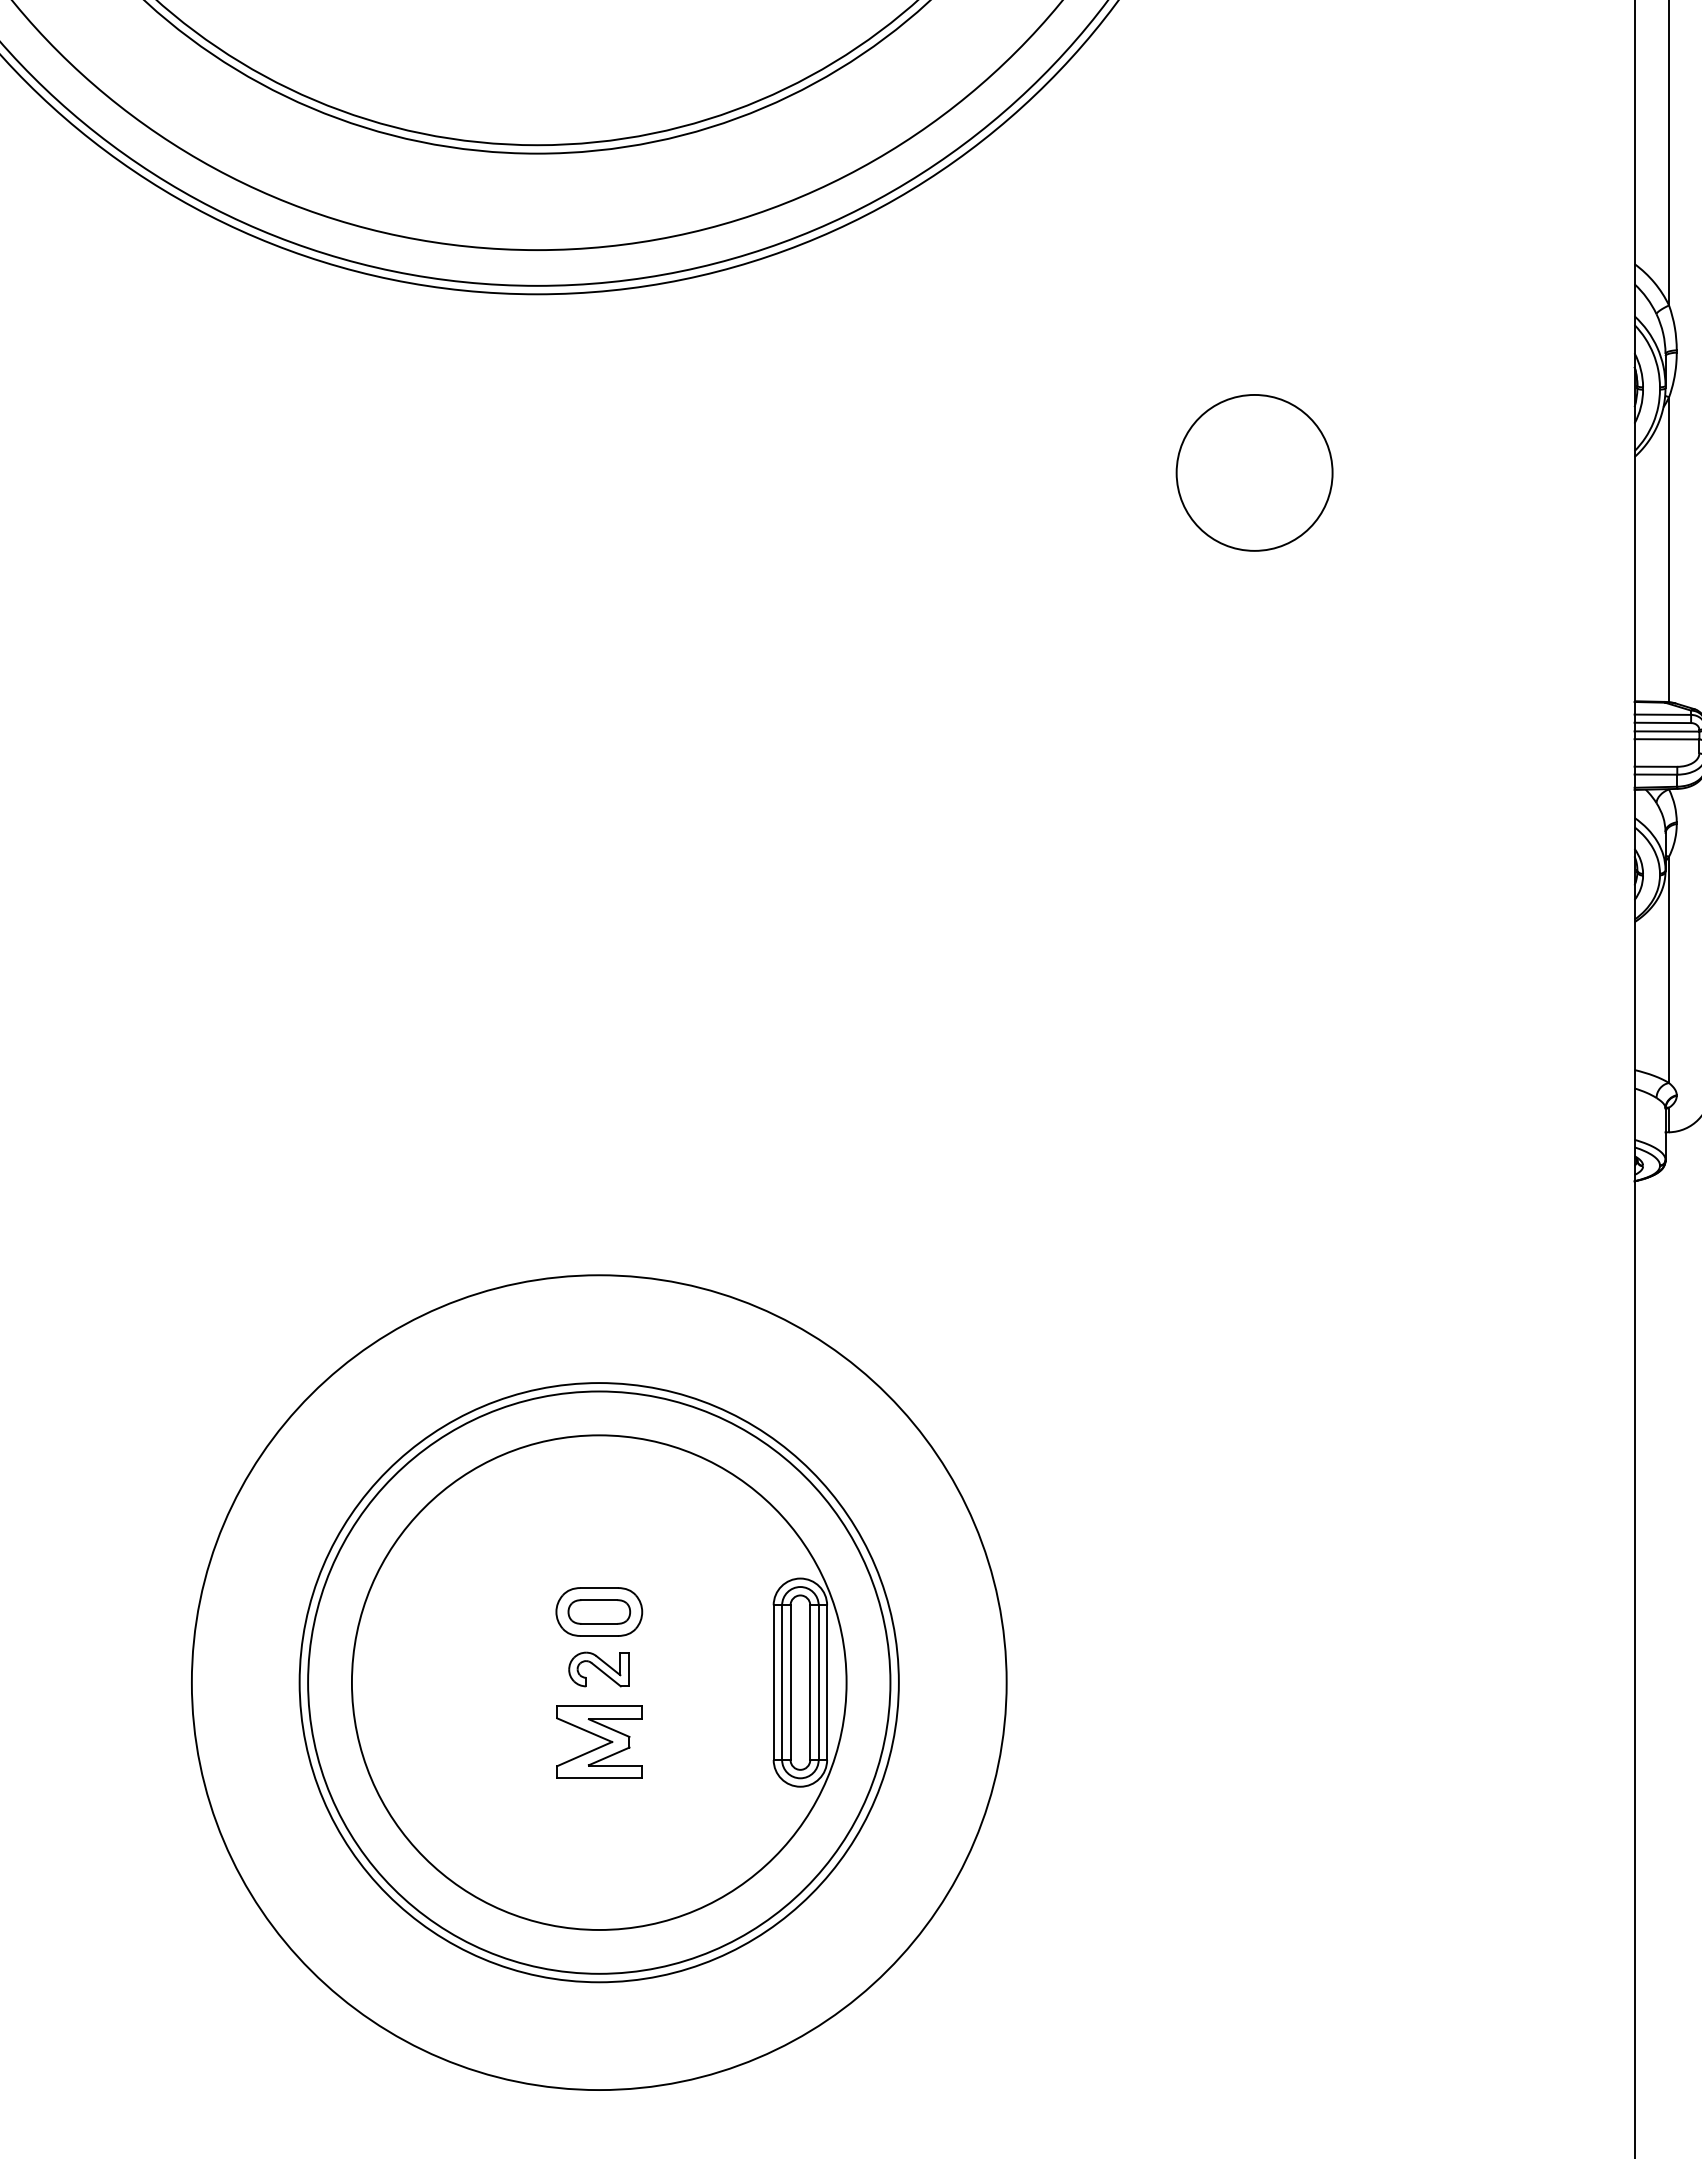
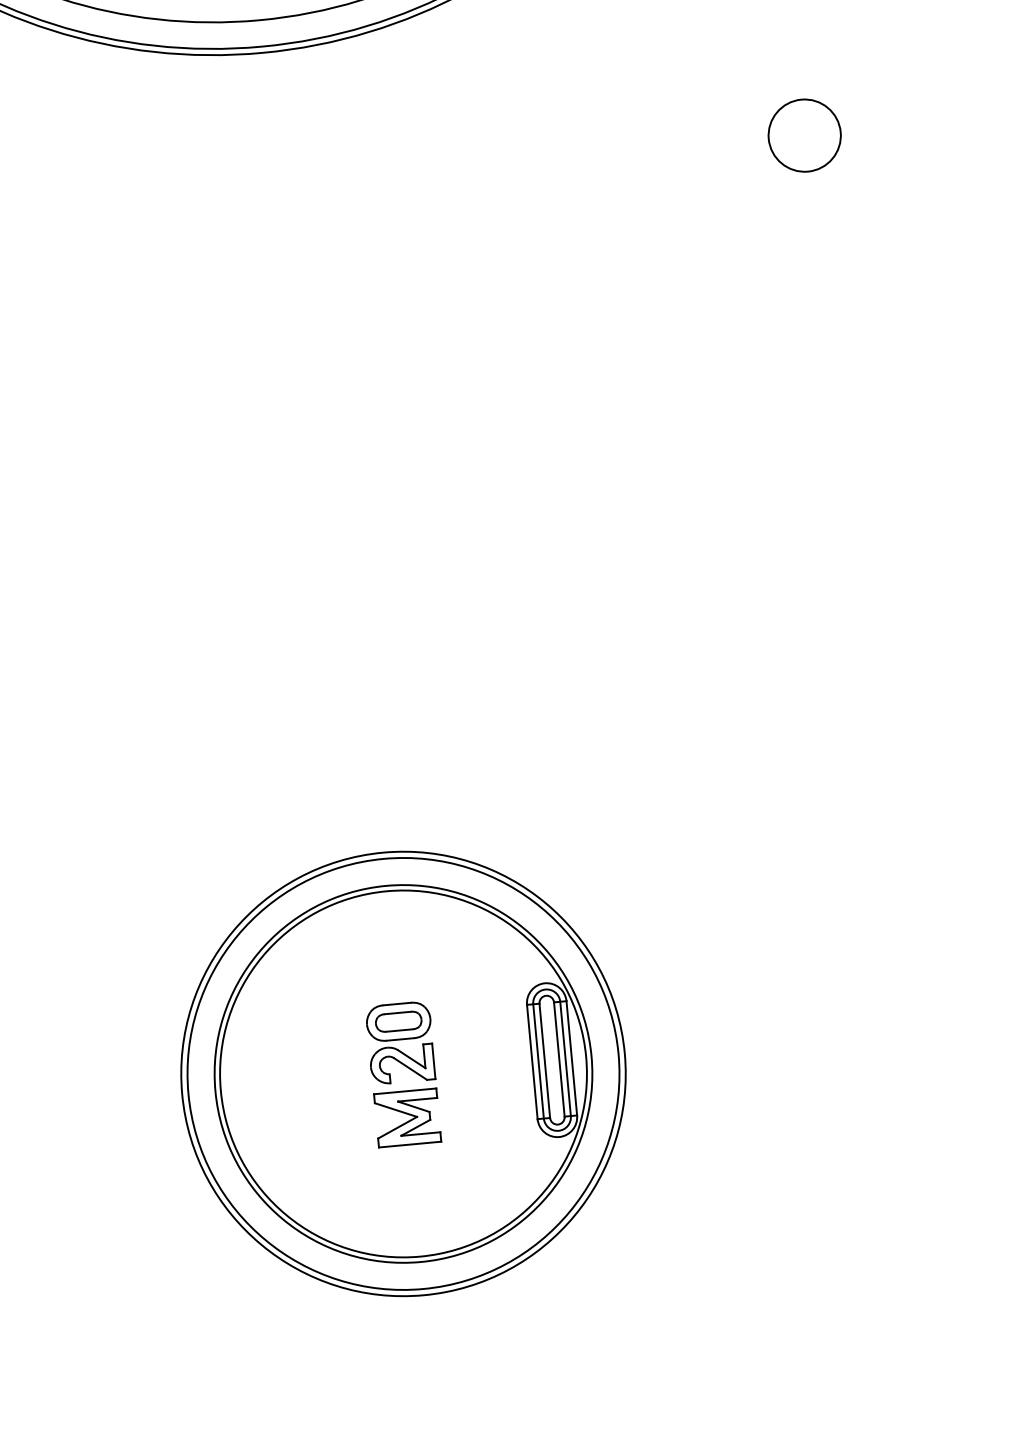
circle: (1254, 472) -> (804, 135), size x0.62
part: (598, 1669) -> (402, 1064), size x1.43
circle: (598, 1682) -> (402, 1073), size x0.62

